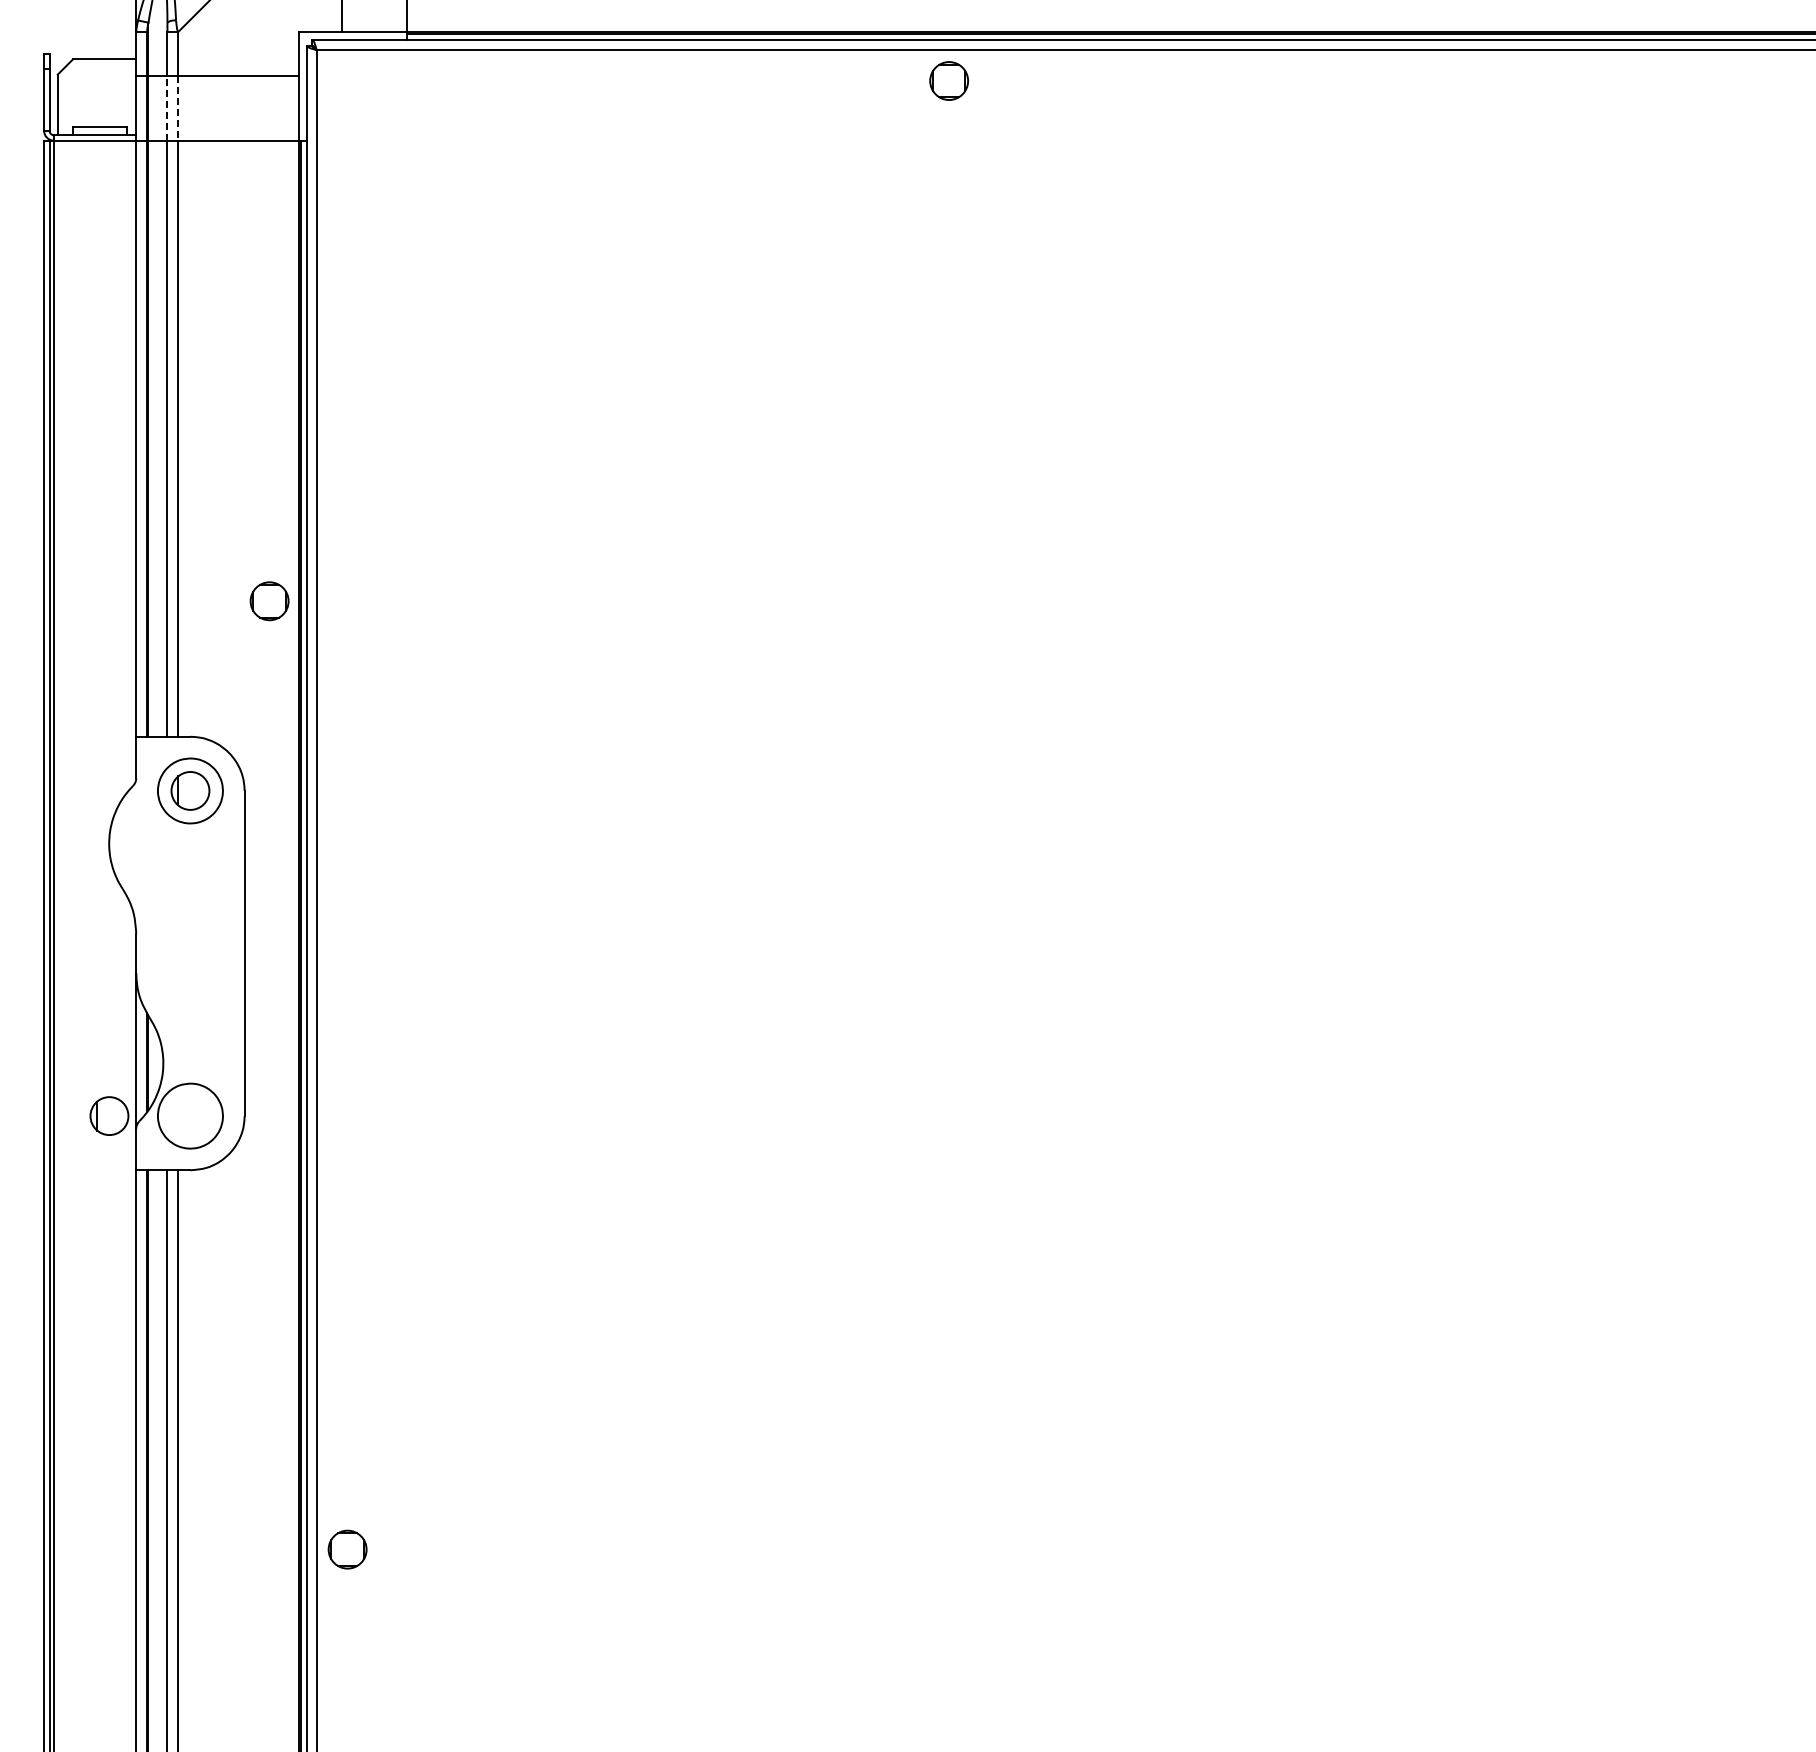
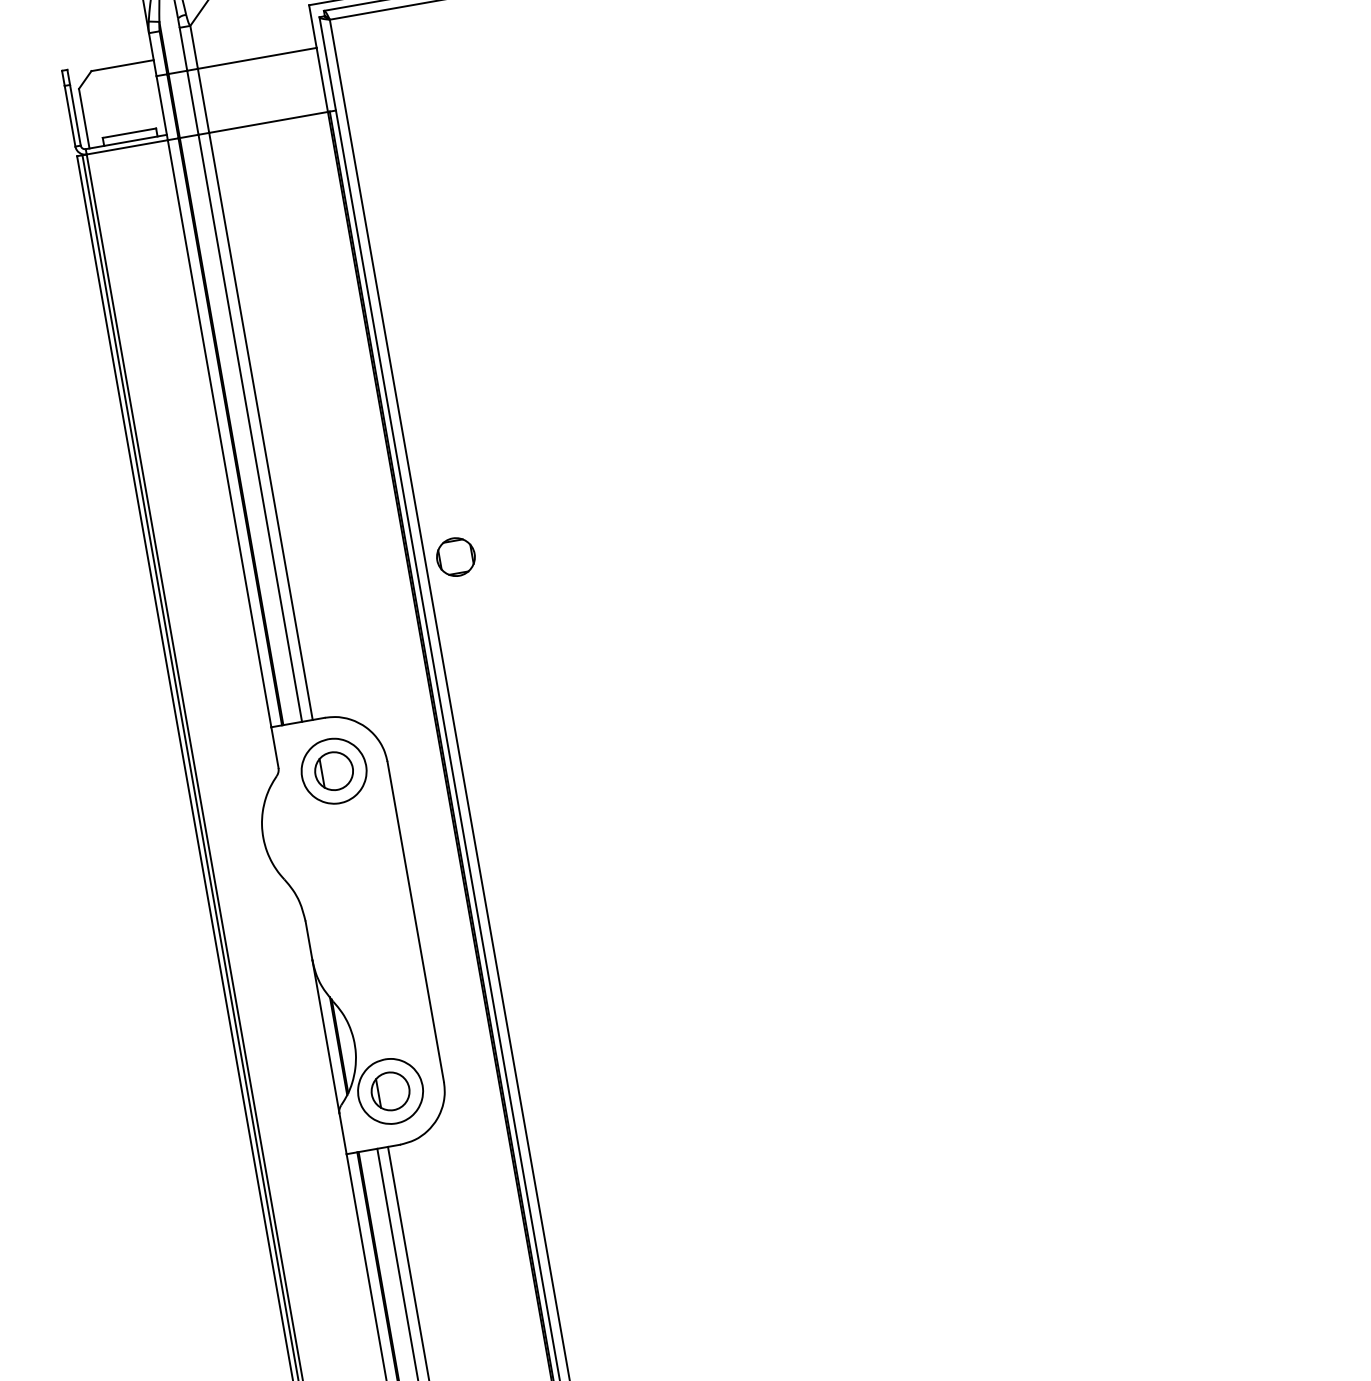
line: (167, 108) -> (193, 103), dashed -> solid
line: (178, 108) -> (203, 101), dashed -> solid
part: (269, 601) -> (455, 557), moved
part: (109, 1115) -> (390, 1090), moved

